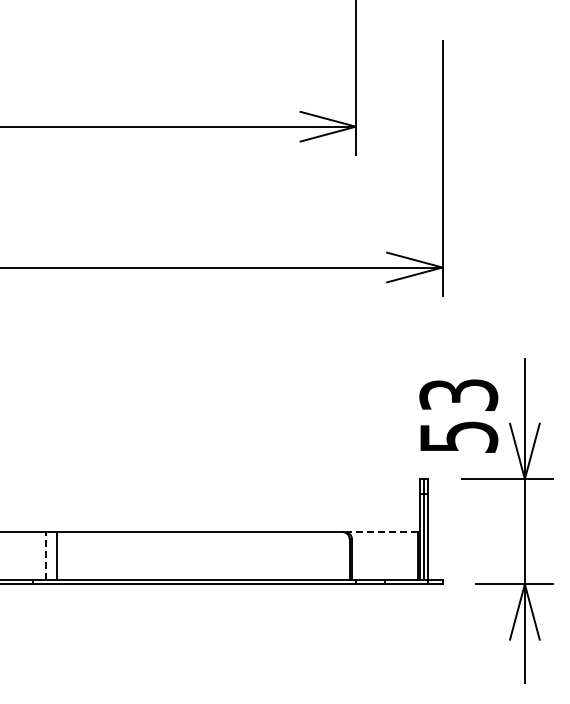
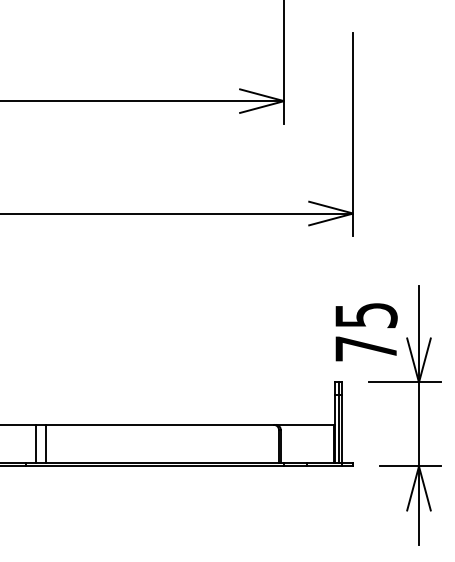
text: (458, 415) -> (366, 331), 53 -> 75
line: (381, 532) -> (304, 425), dashed -> solid
line: (45, 556) -> (36, 444), dashed -> solid

